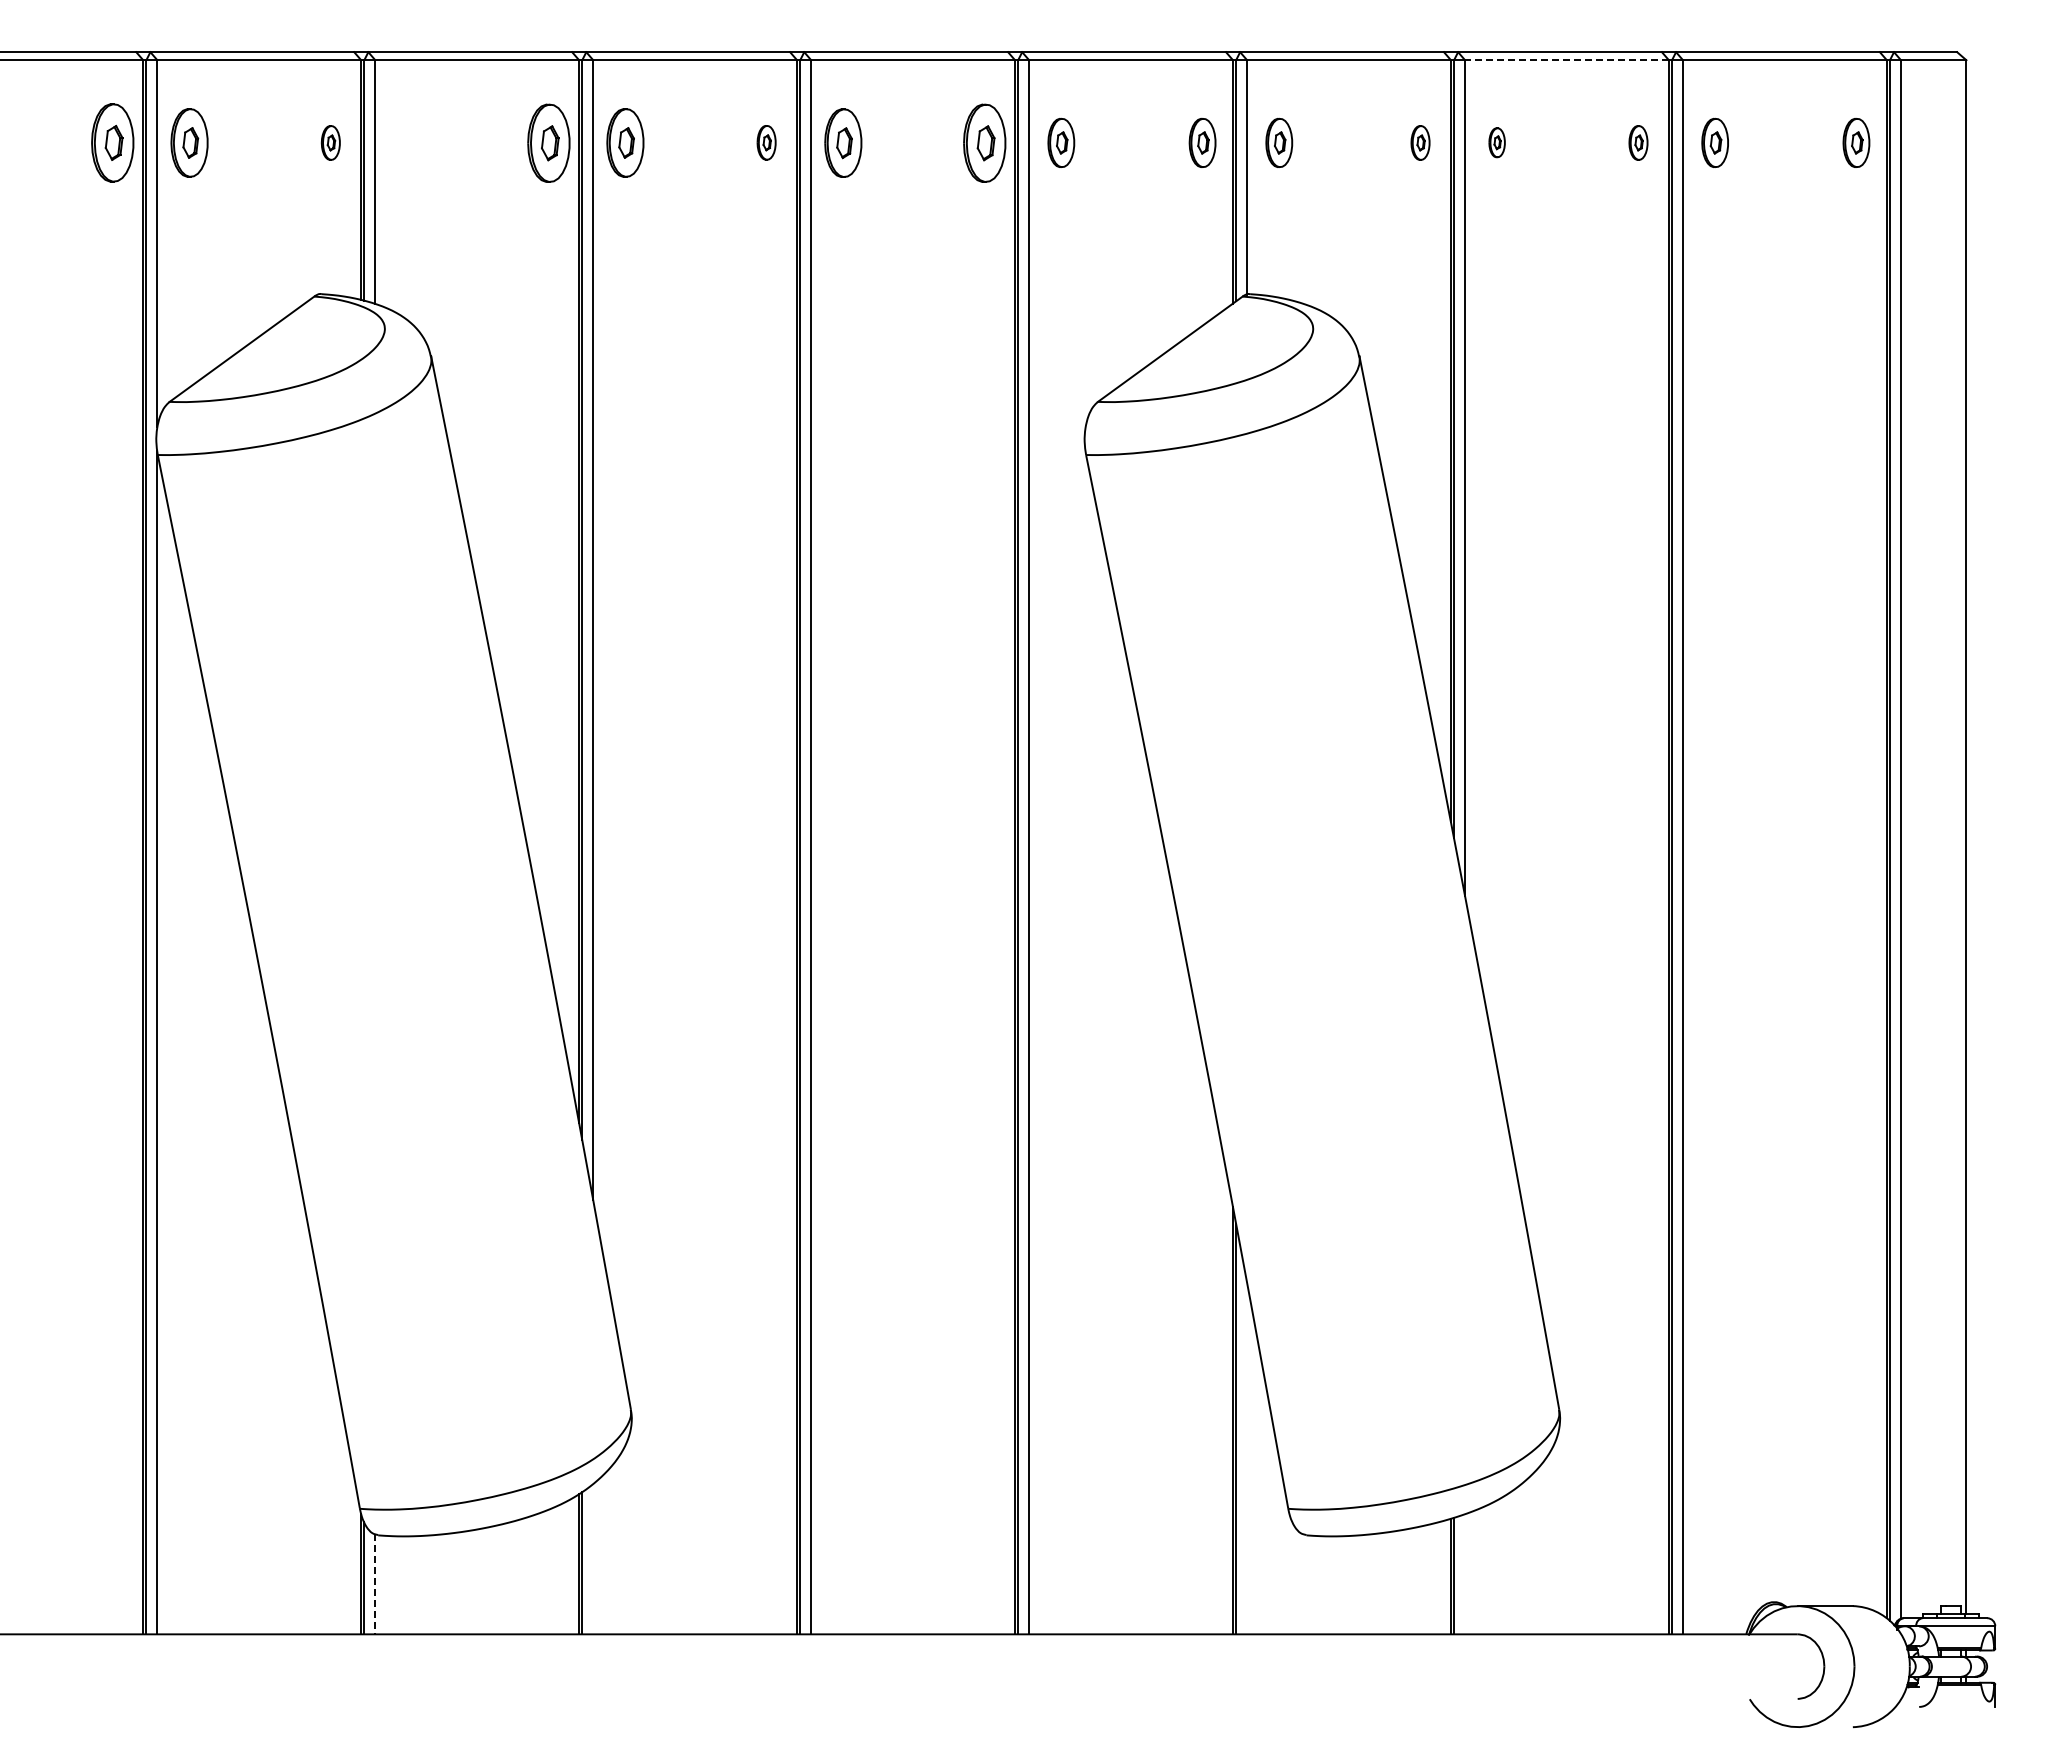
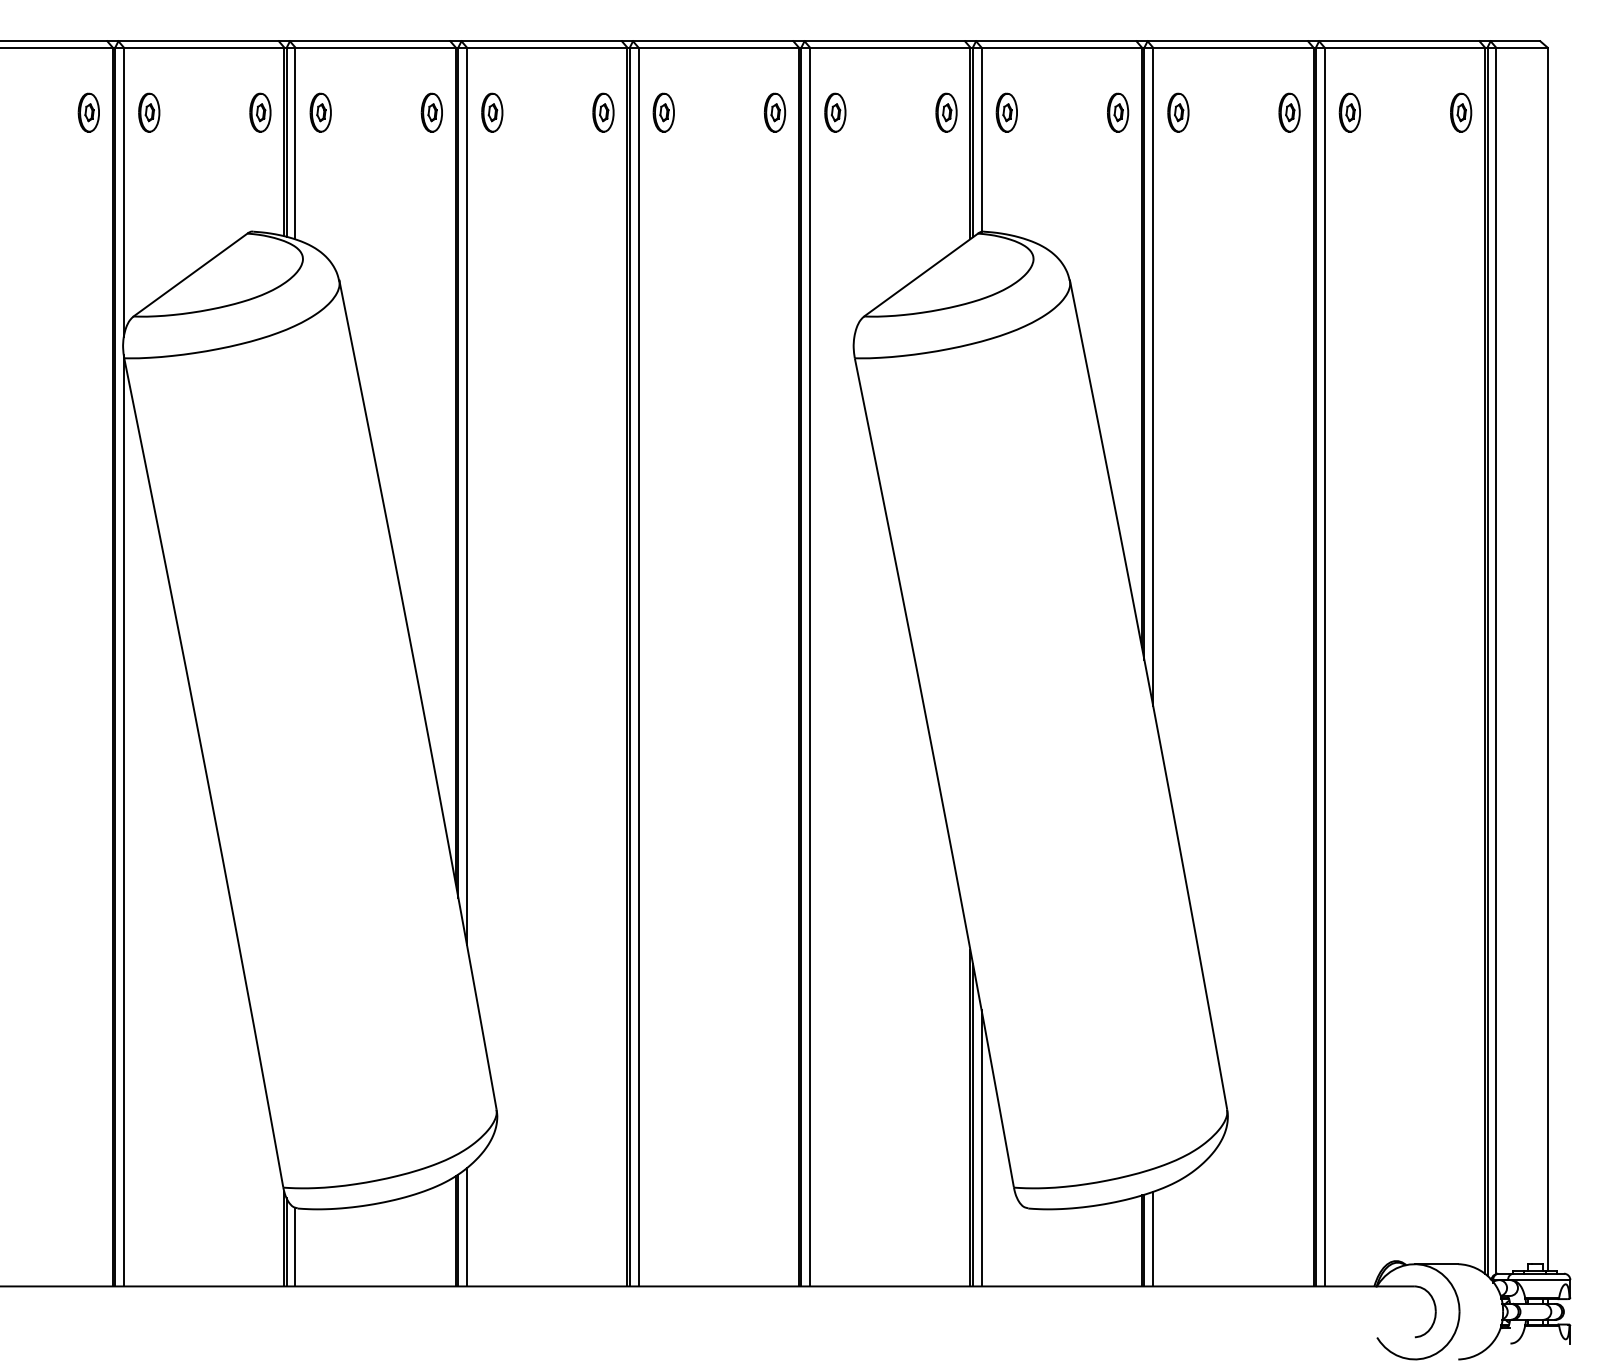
line: (1567, 60) -> (1233, 47), dashed -> solid
part: (112, 142) -> (88, 112), size x0.62
part: (189, 142) -> (149, 112), size x0.71
part: (330, 142) -> (260, 112), size x1.43
part: (407, 142) -> (320, 112), added
part: (548, 142) -> (431, 112), size x0.62
part: (625, 142) -> (492, 112), size x0.71
part: (766, 142) -> (603, 112), size x1.43
part: (843, 142) -> (663, 112), size x0.71
part: (984, 142) -> (774, 112), size x0.62
part: (1420, 142) -> (1118, 112), size x1.43
part: (1496, 142) -> (1177, 112), size x1.67
part: (1638, 142) -> (1289, 112), size x1.43
line: (1247, 1458) -> (981, 1148), added
line: (593, 1558) -> (467, 1226), added
line: (1465, 1574) -> (1153, 1239), added
line: (375, 1584) -> (295, 1247), dashed -> solid

